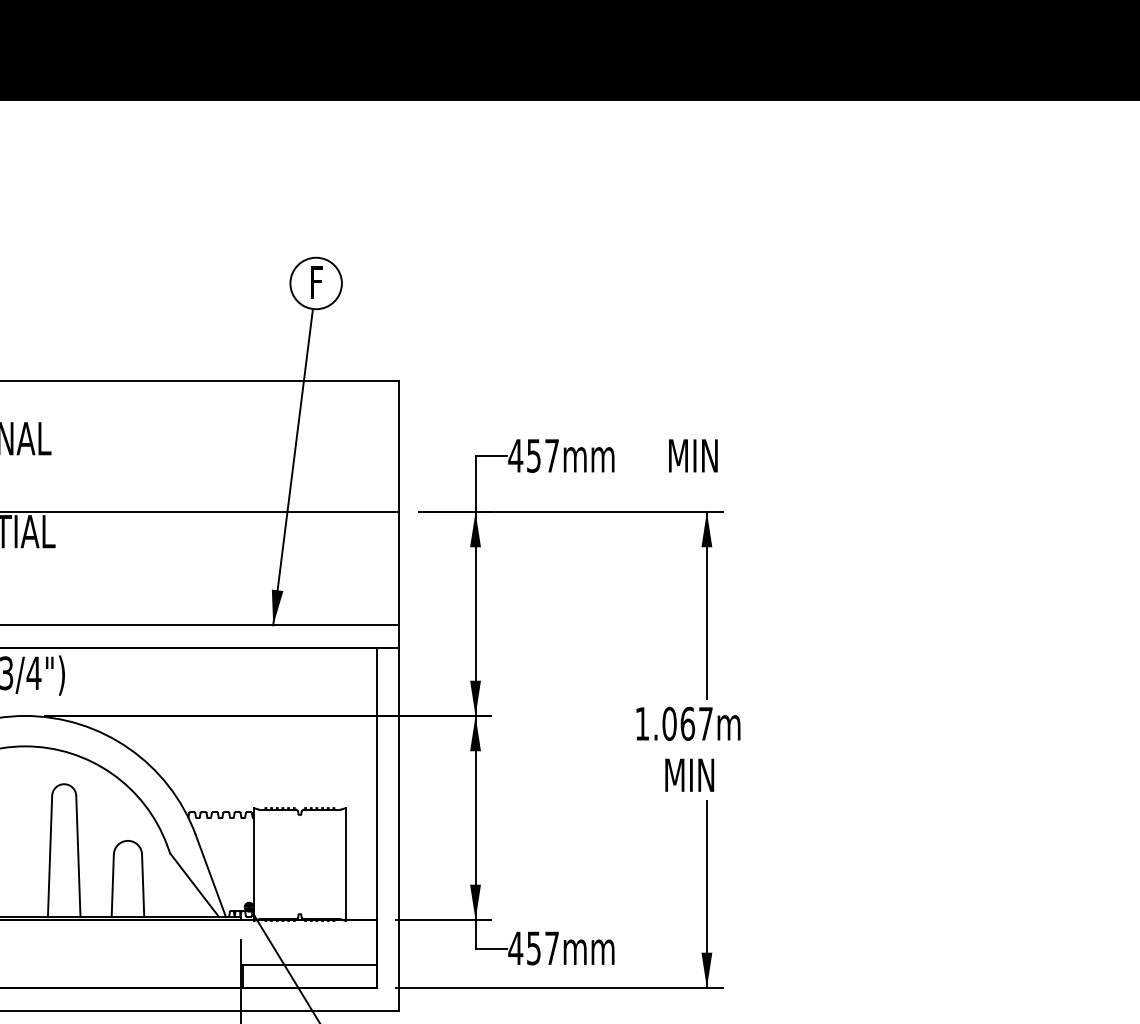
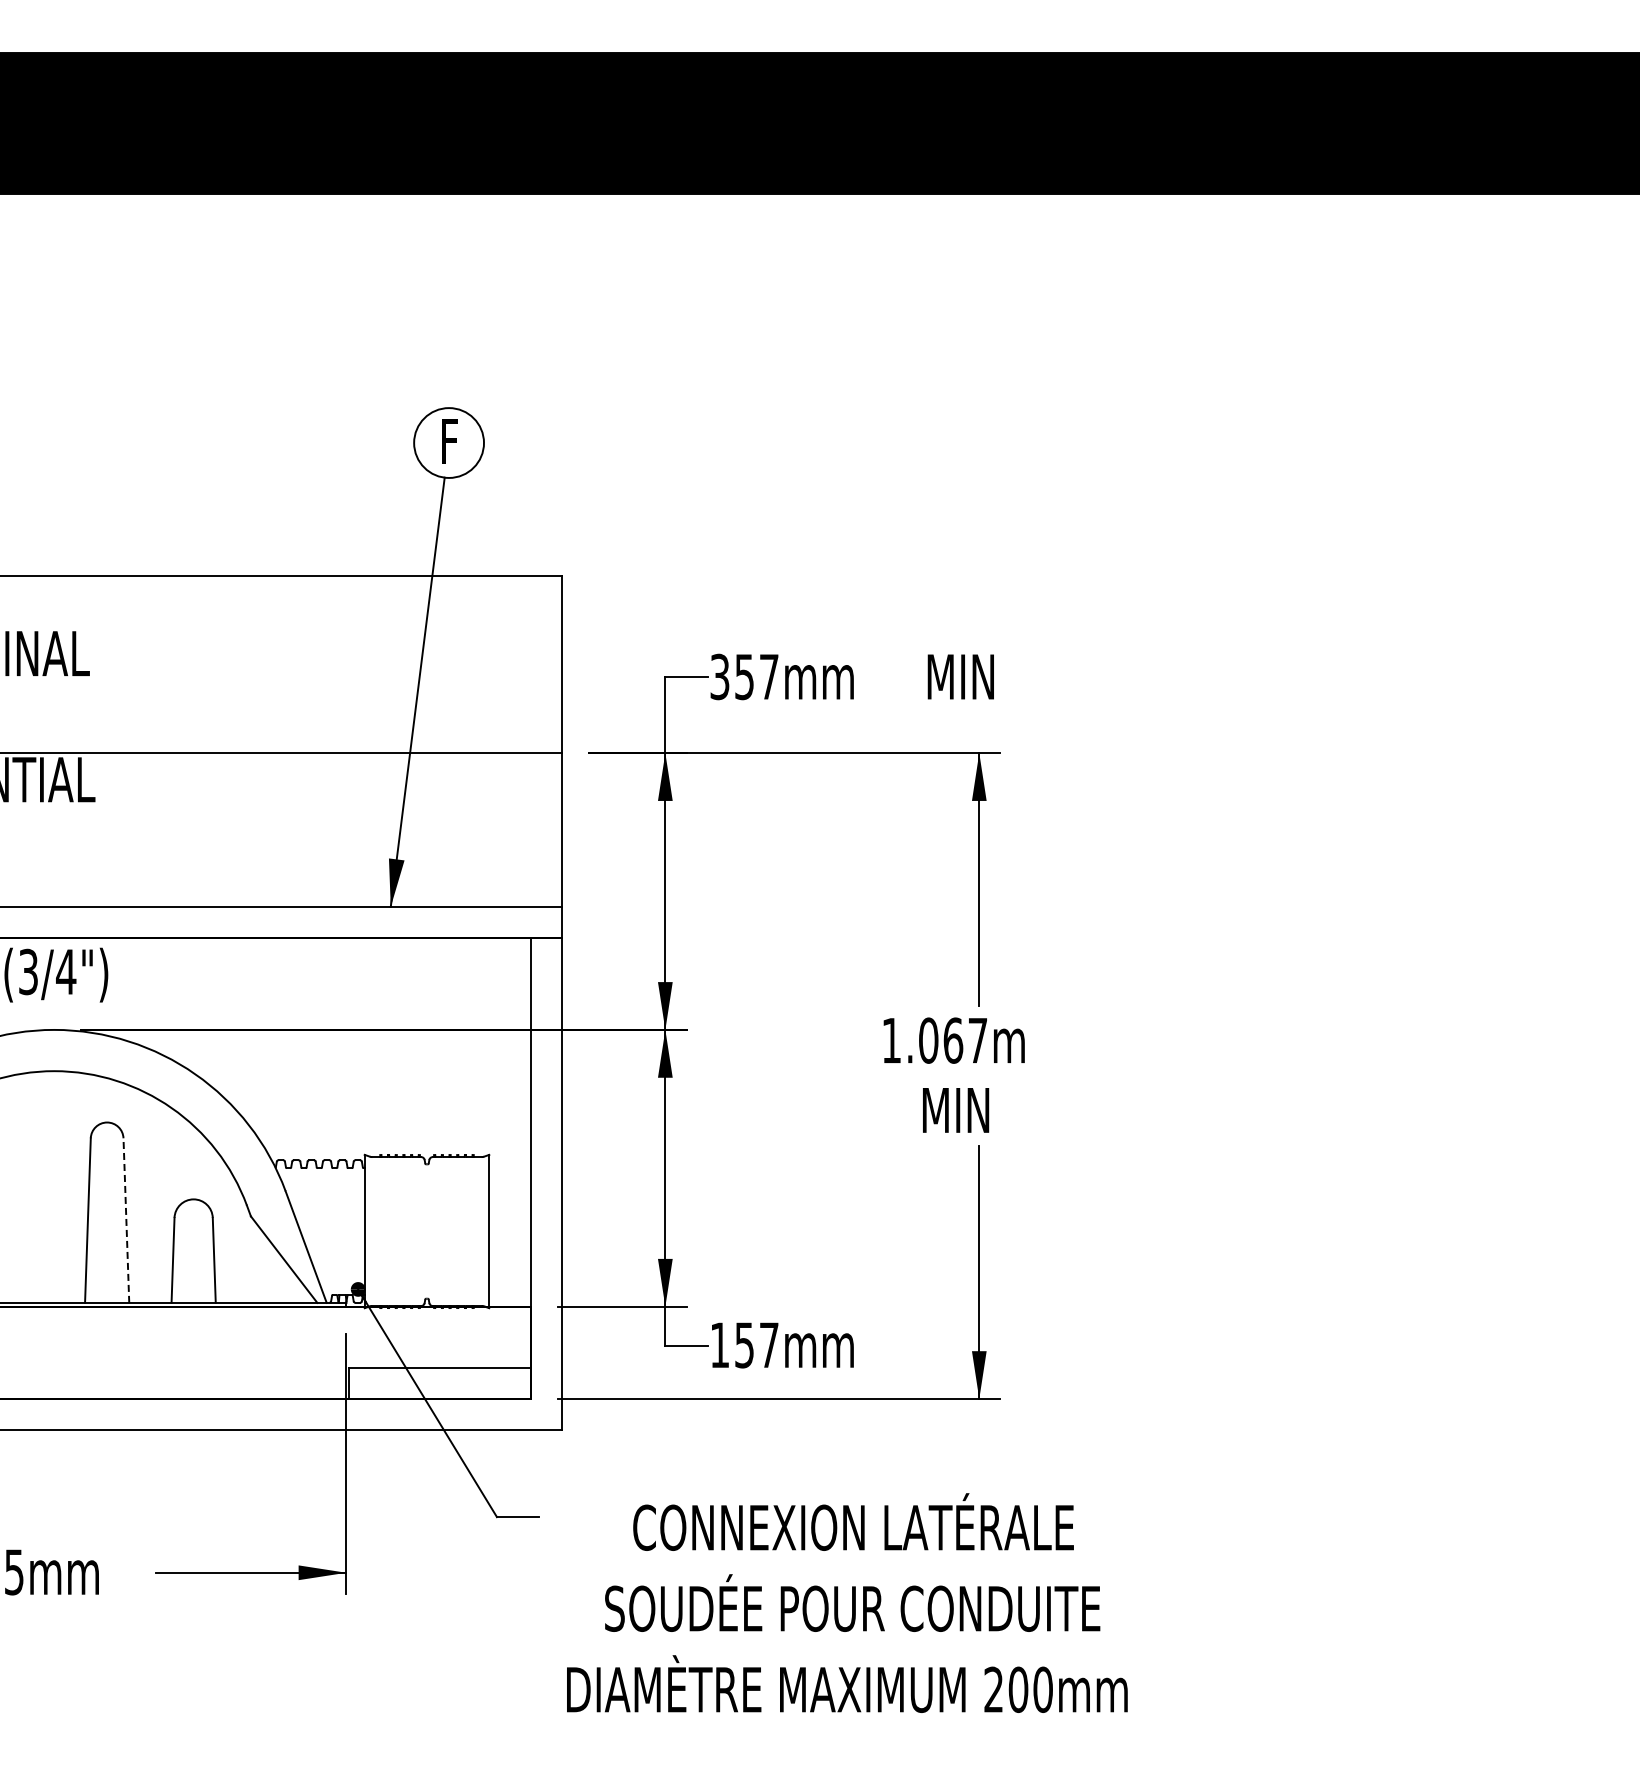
text: (515, 455) -> (719, 676), 457mm -> 357mm
line: (78, 856) -> (126, 1220), solid -> dashed
text: (515, 947) -> (719, 1344), 457mm -> 157mm

